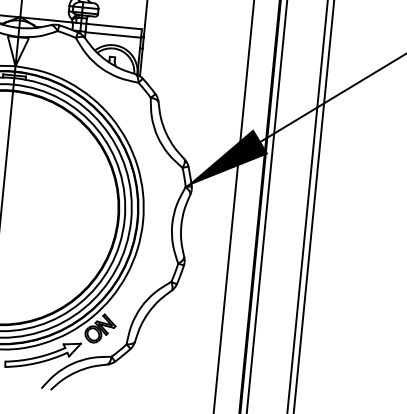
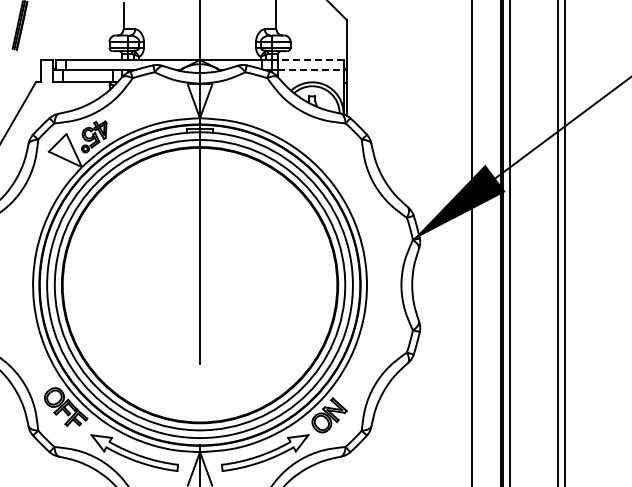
line: (113, 26) -> (310, 60), solid -> dashed
line: (113, 35) -> (310, 70), solid -> dashed

